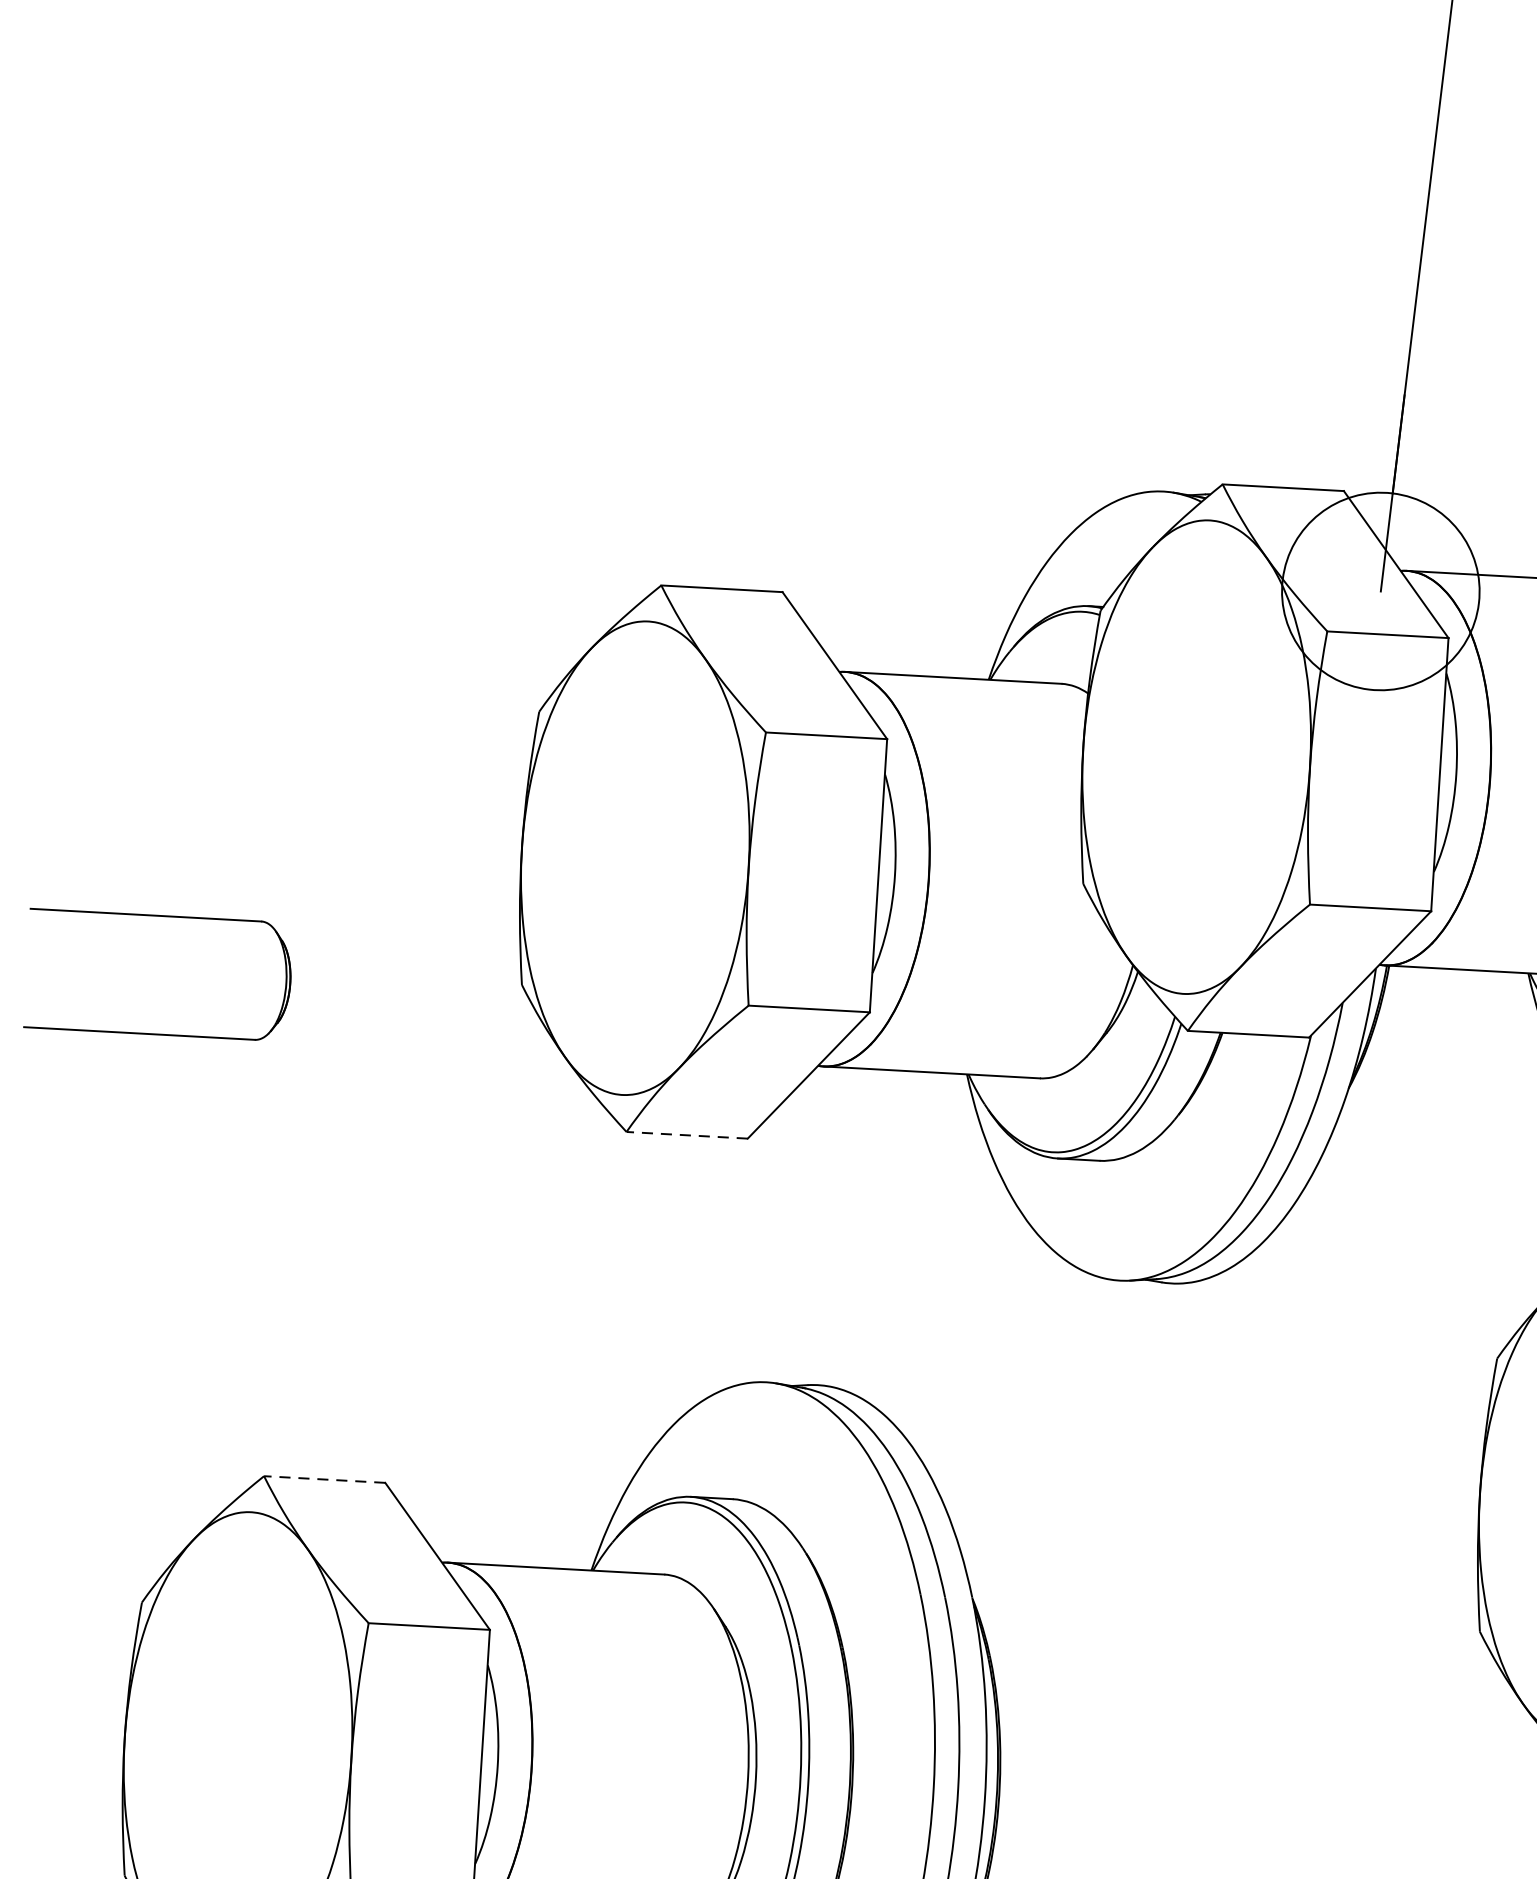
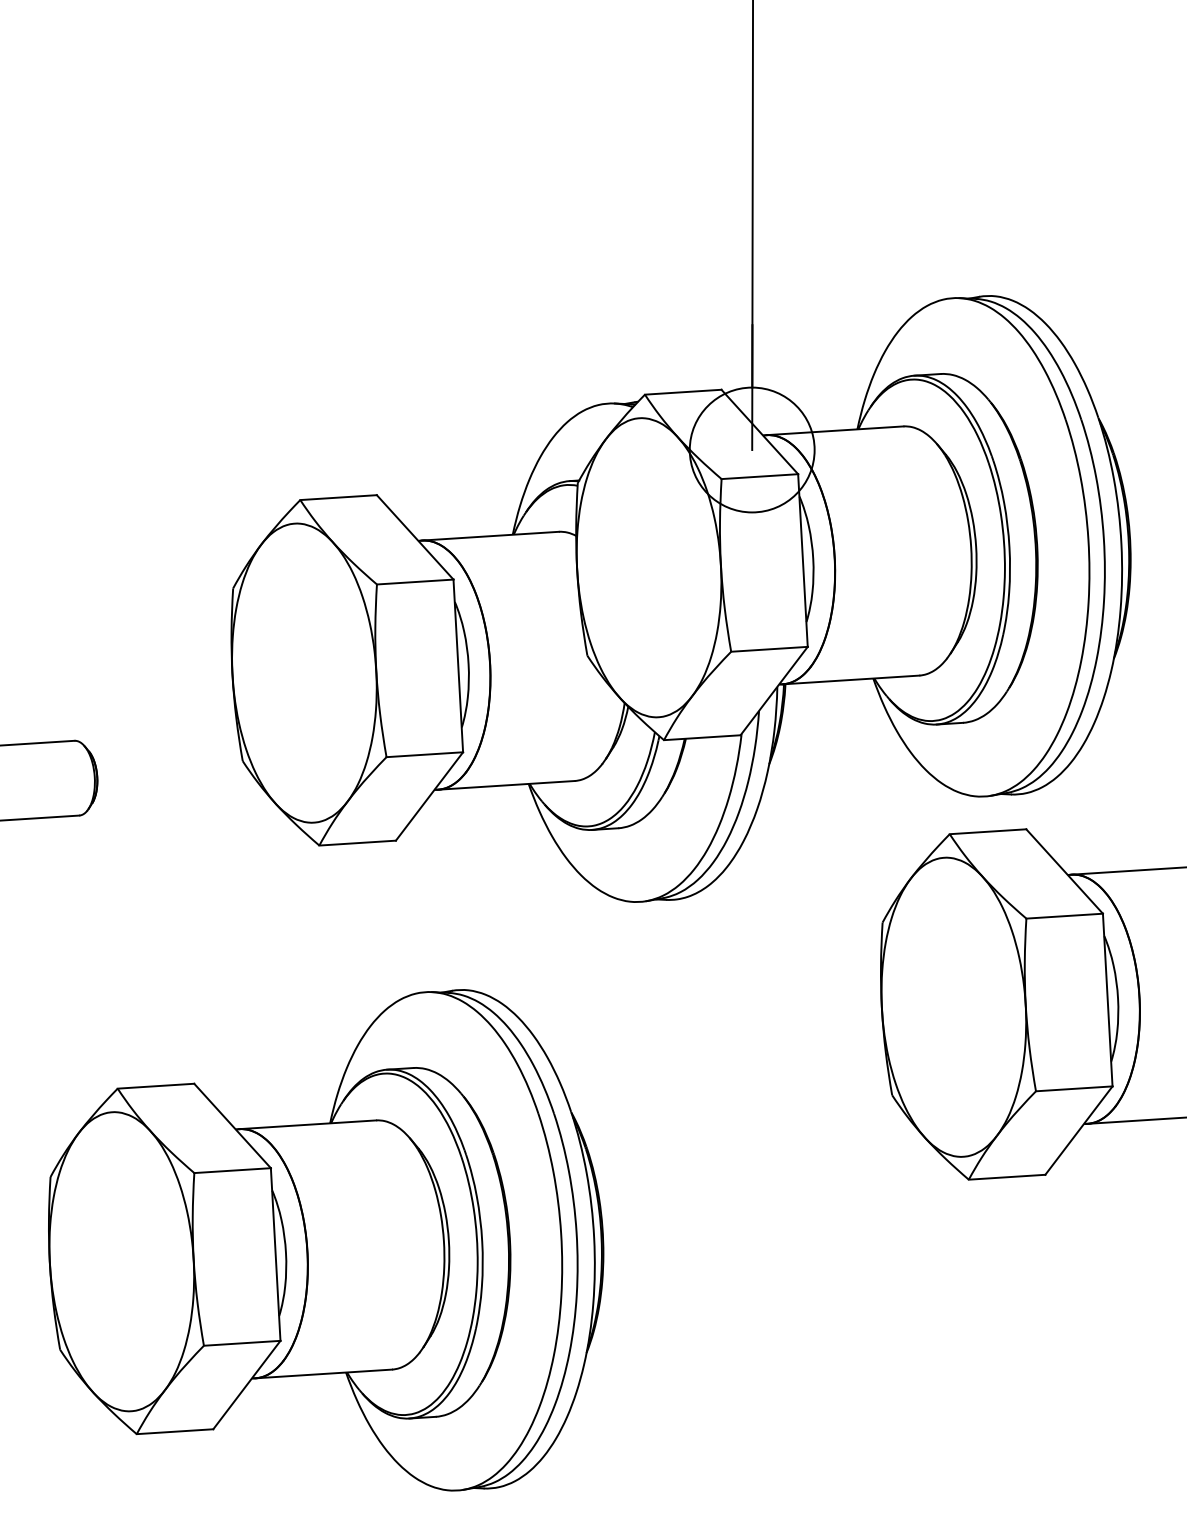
line: (686, 1135) -> (357, 843), dashed -> solid
line: (323, 1479) -> (155, 1086), dashed -> solid

